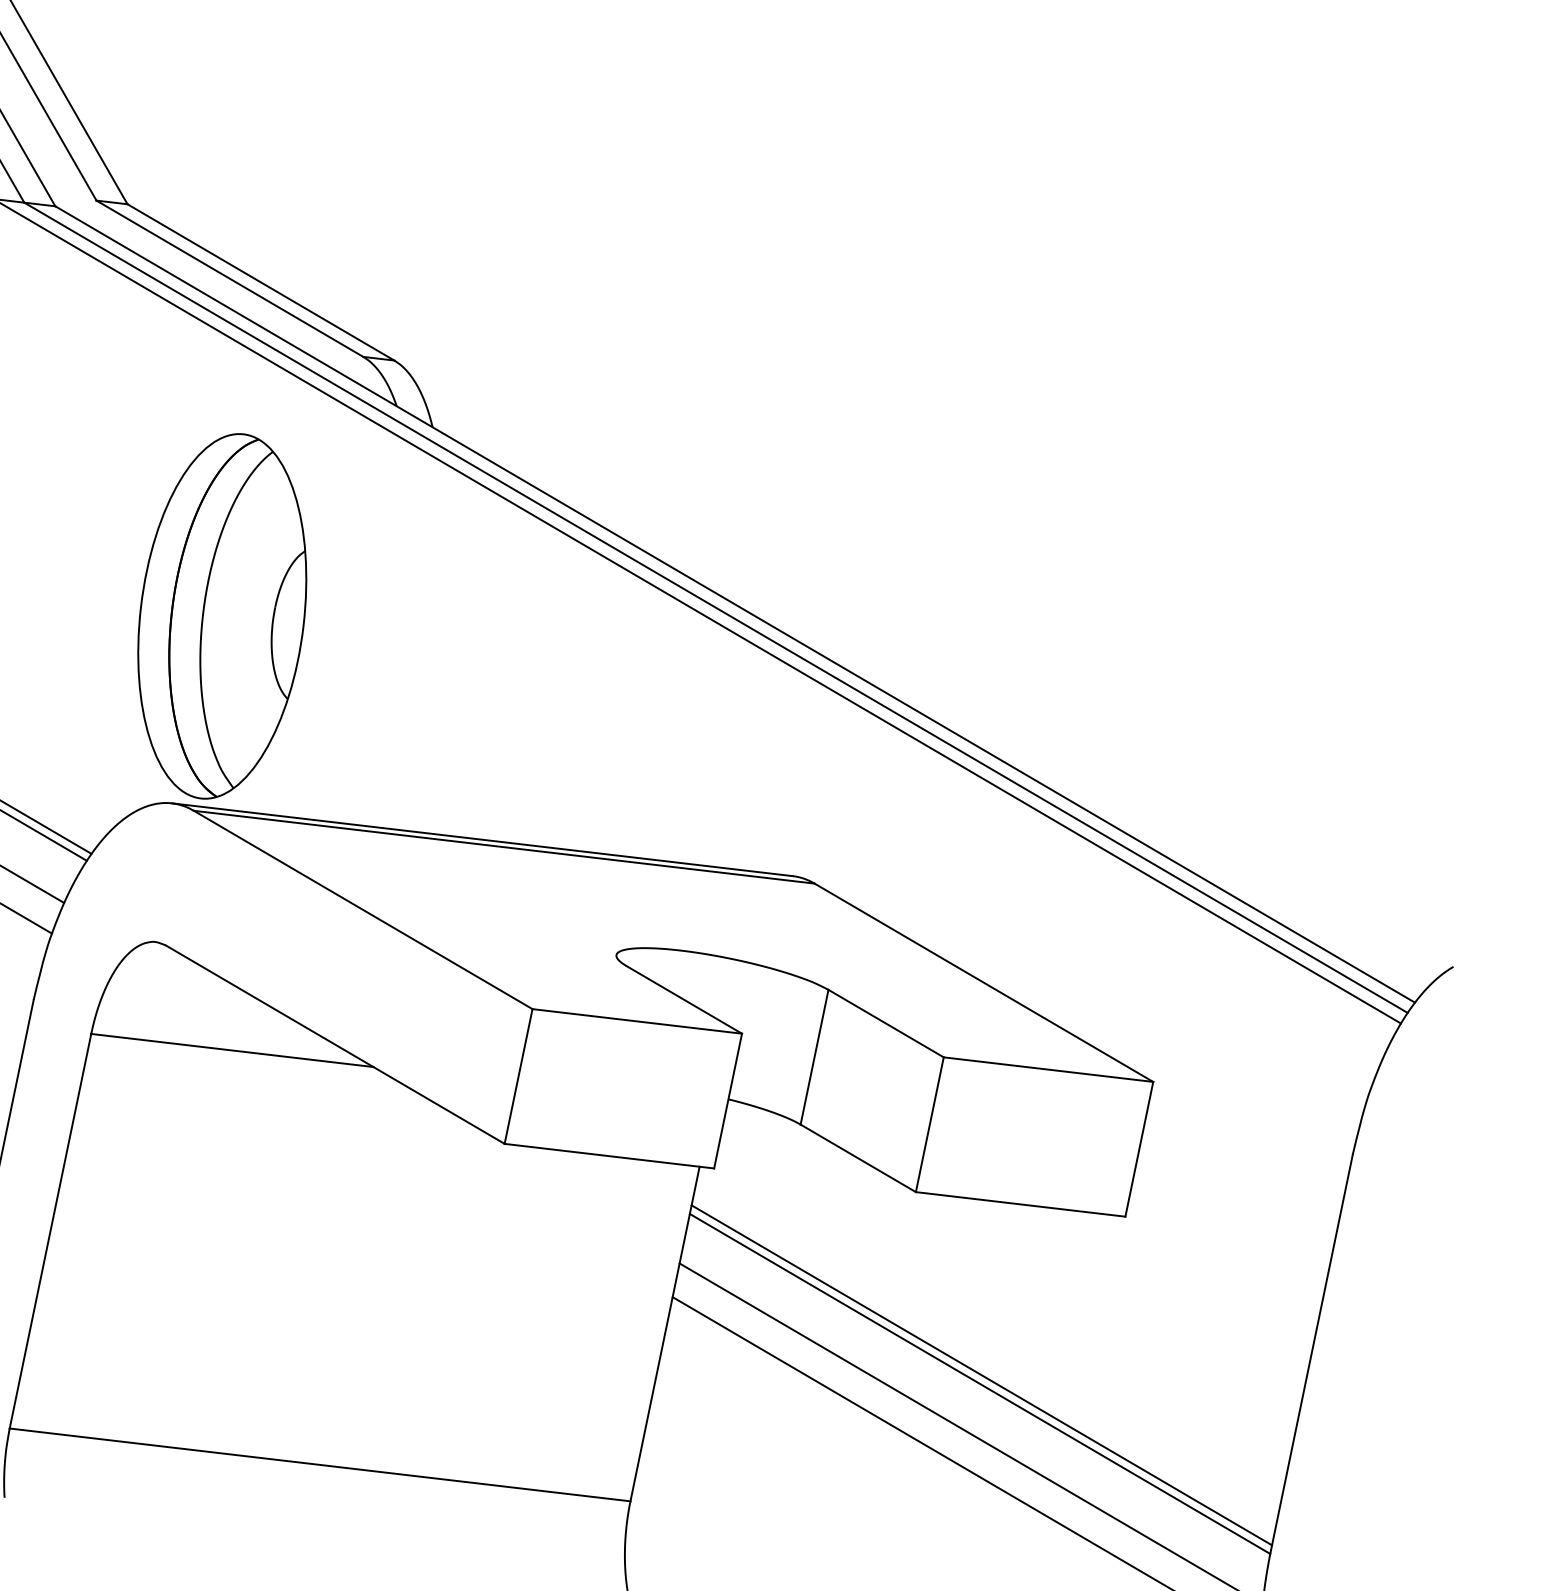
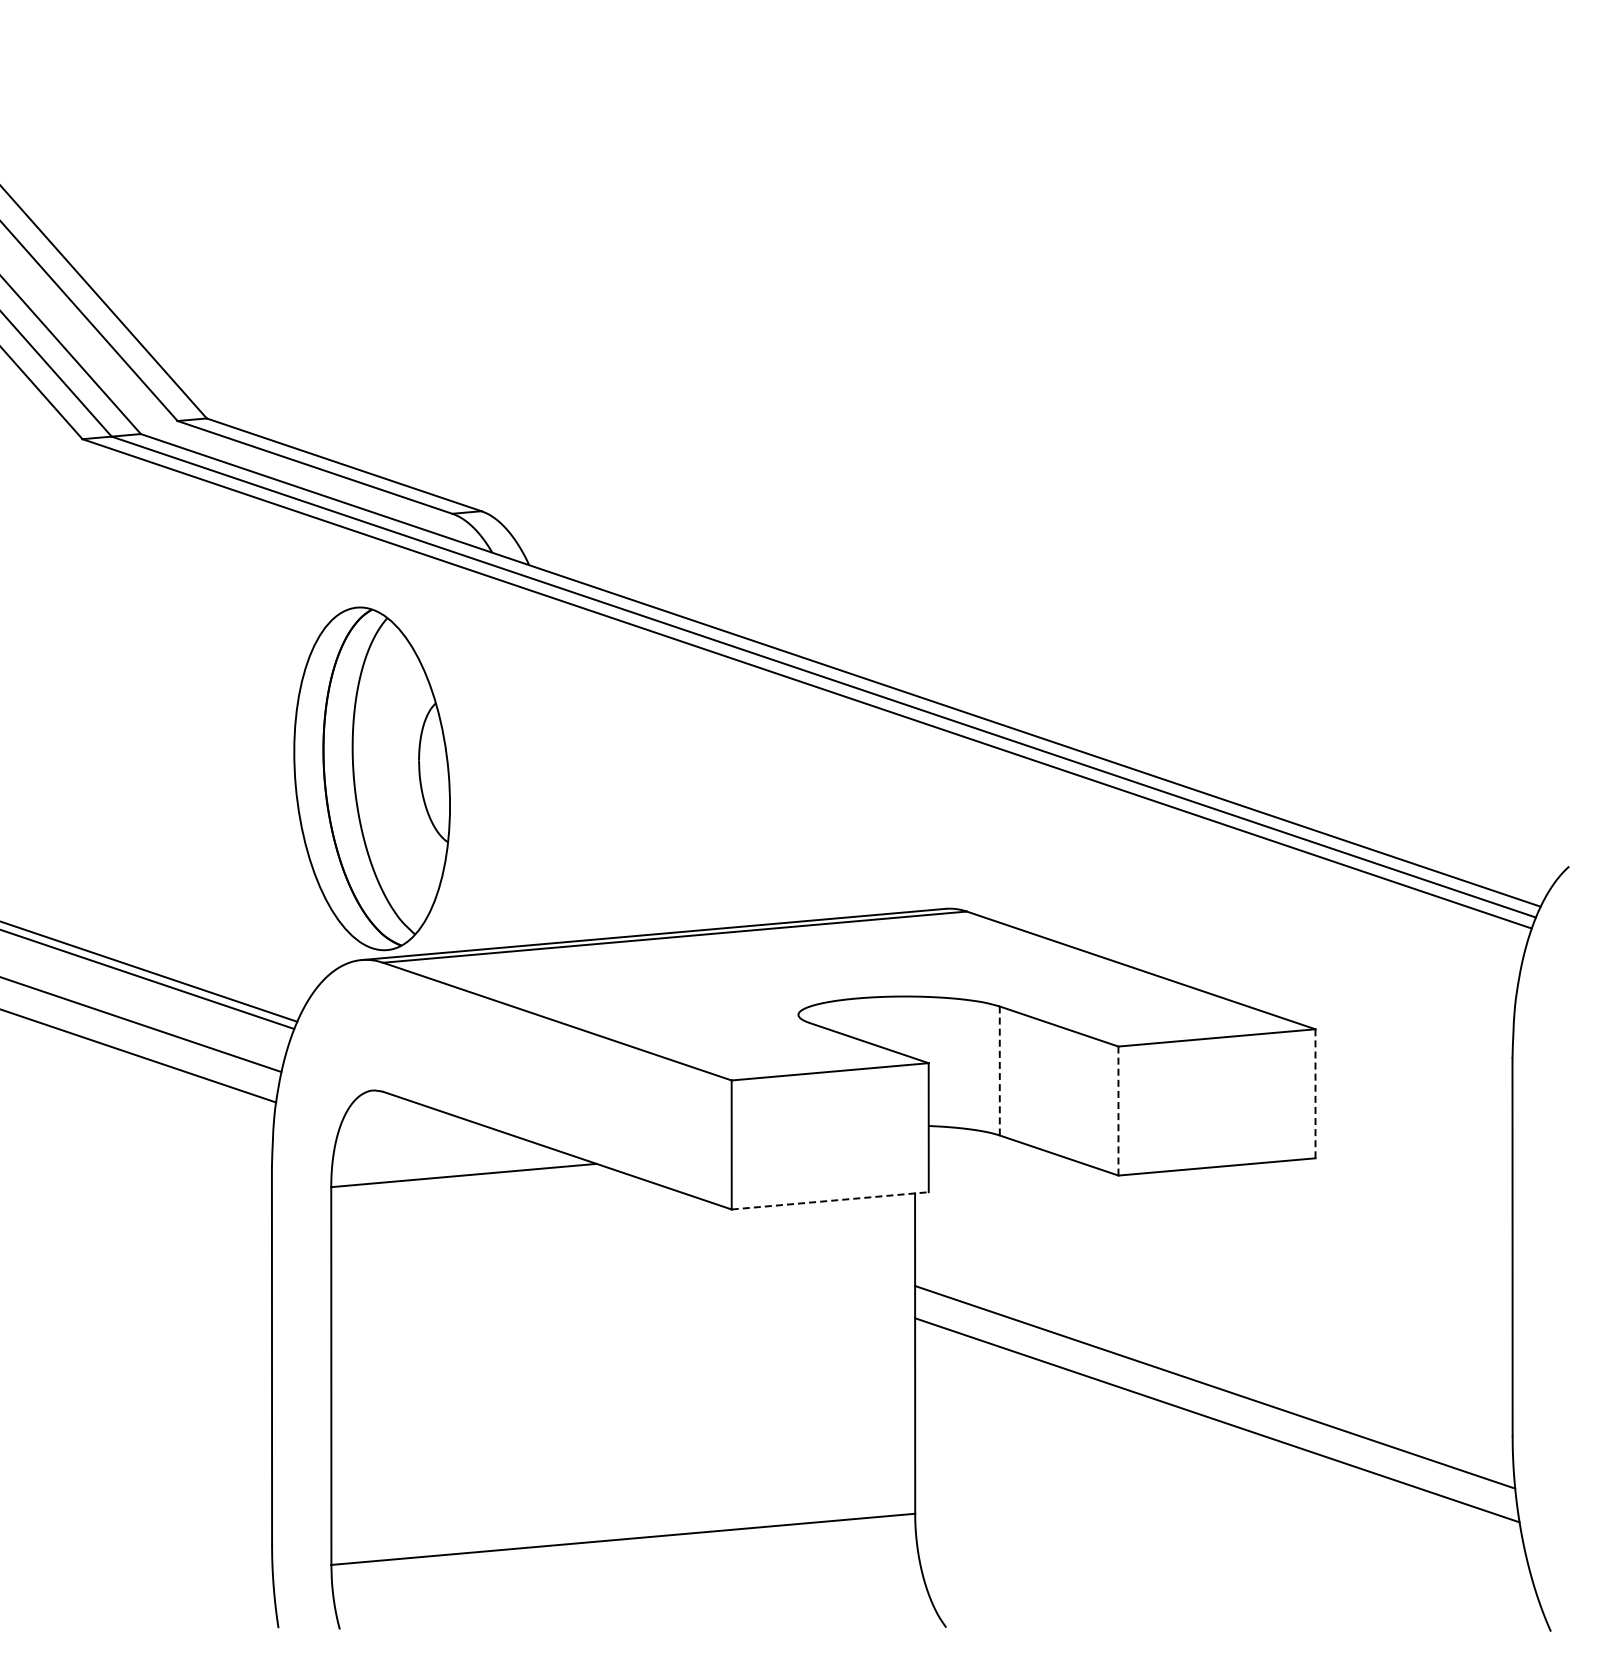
line: (814, 1057) -> (999, 1071), solid -> dashed
line: (929, 1125) -> (1118, 1111), solid -> dashed
line: (1139, 1149) -> (1315, 1093), solid -> dashed
line: (609, 1155) -> (830, 1200), solid -> dashed
line: (981, 1375) -> (1213, 1331), removed
line: (979, 1383) -> (1213, 1339), removed

